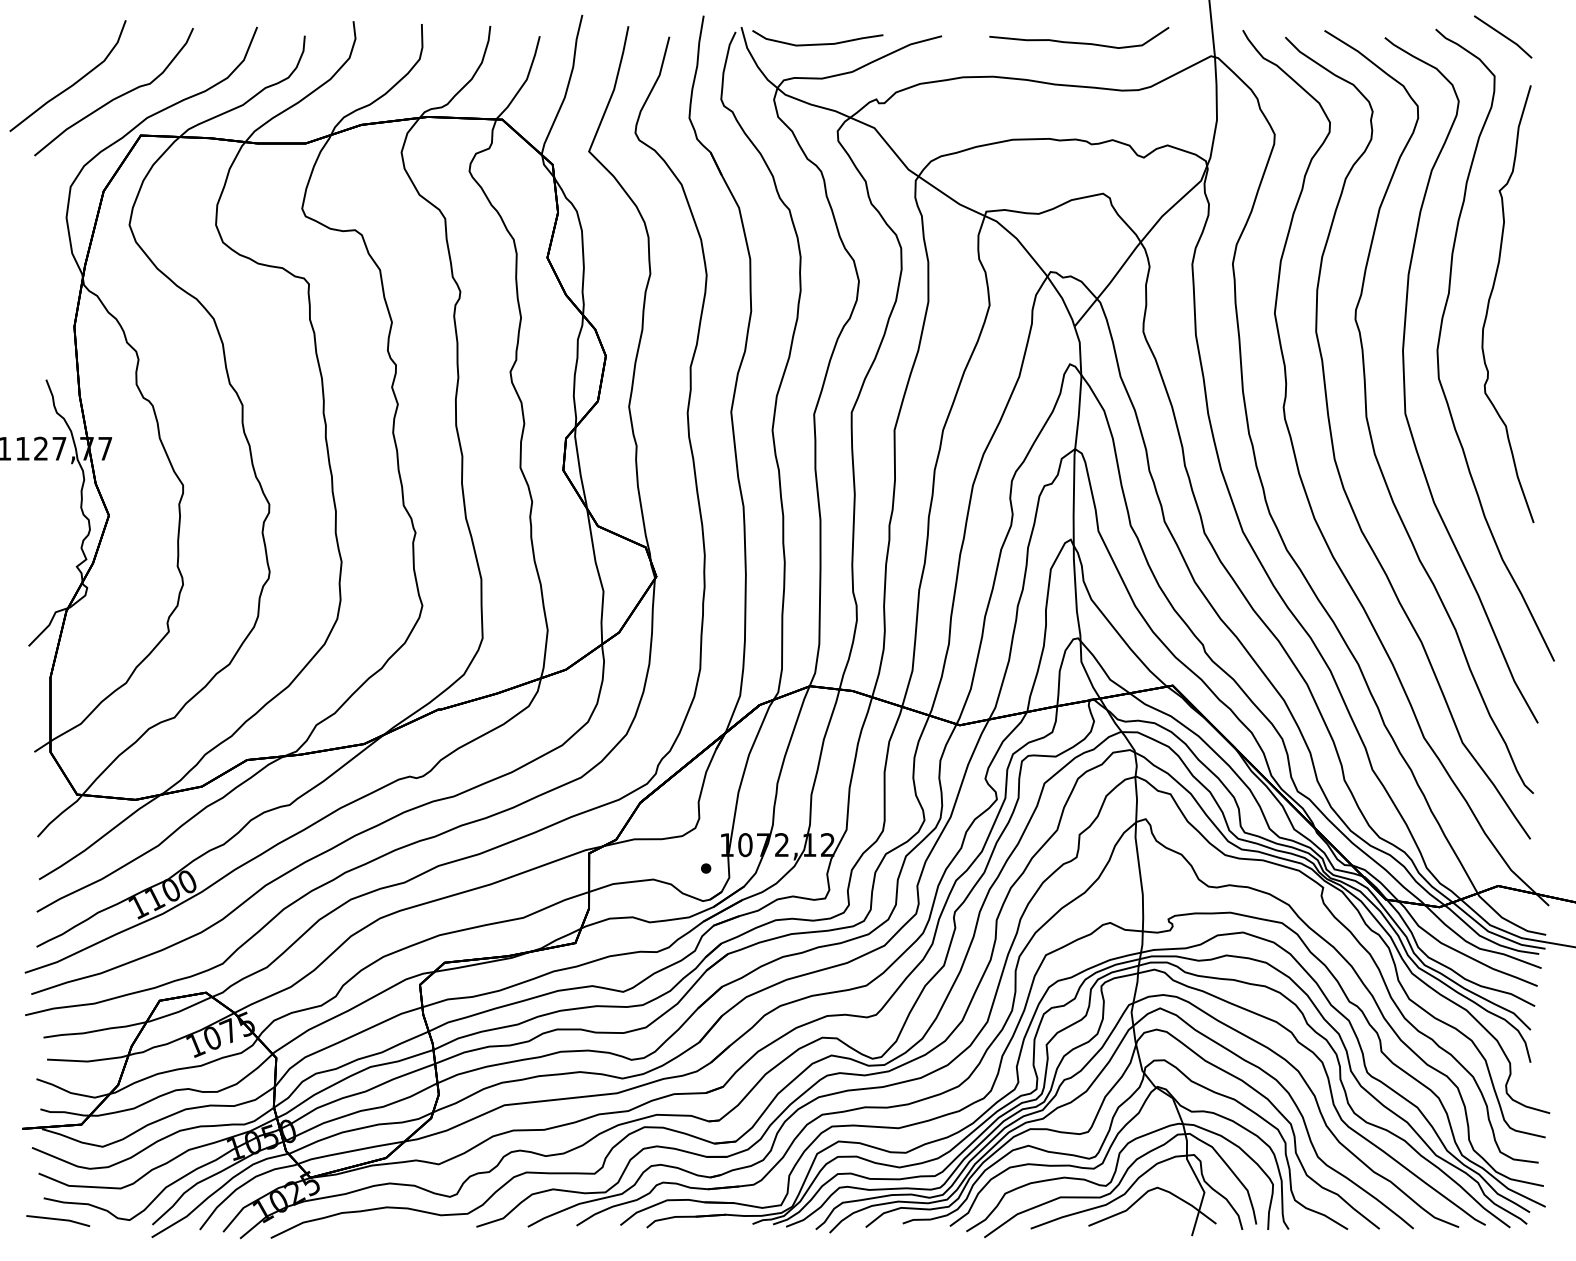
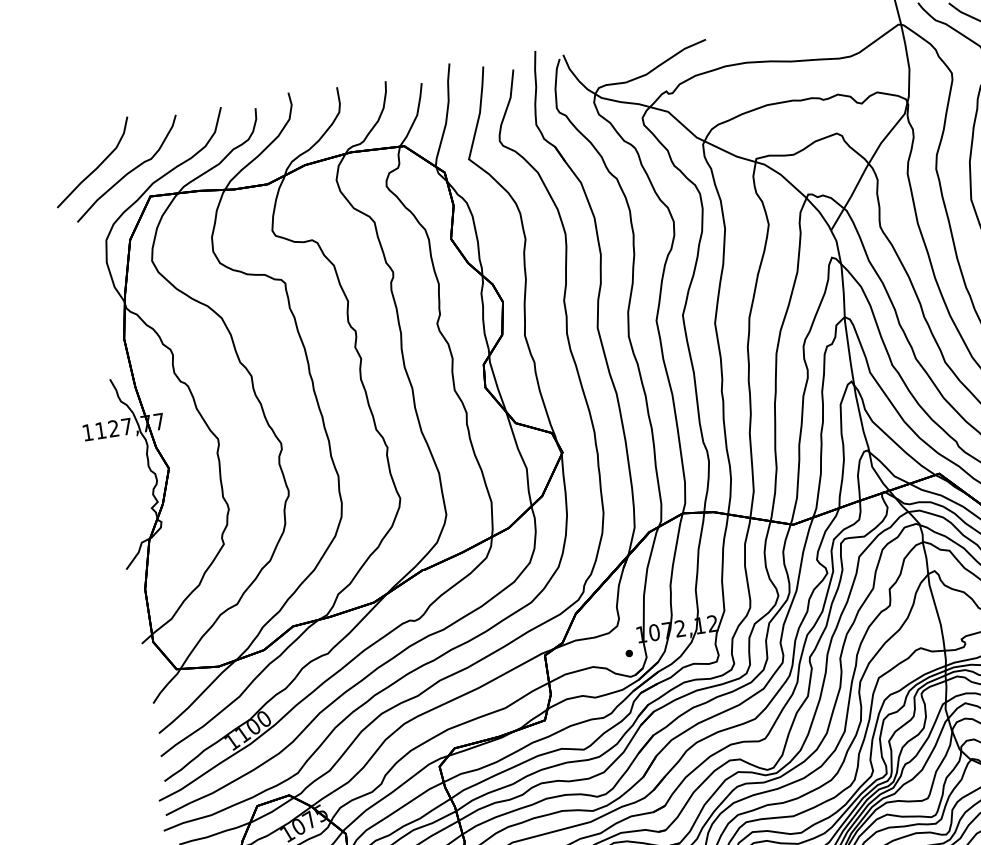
curve: (1079, 42) -> (803, 29), removed
curve: (817, 43) -> (618, 58), removed

